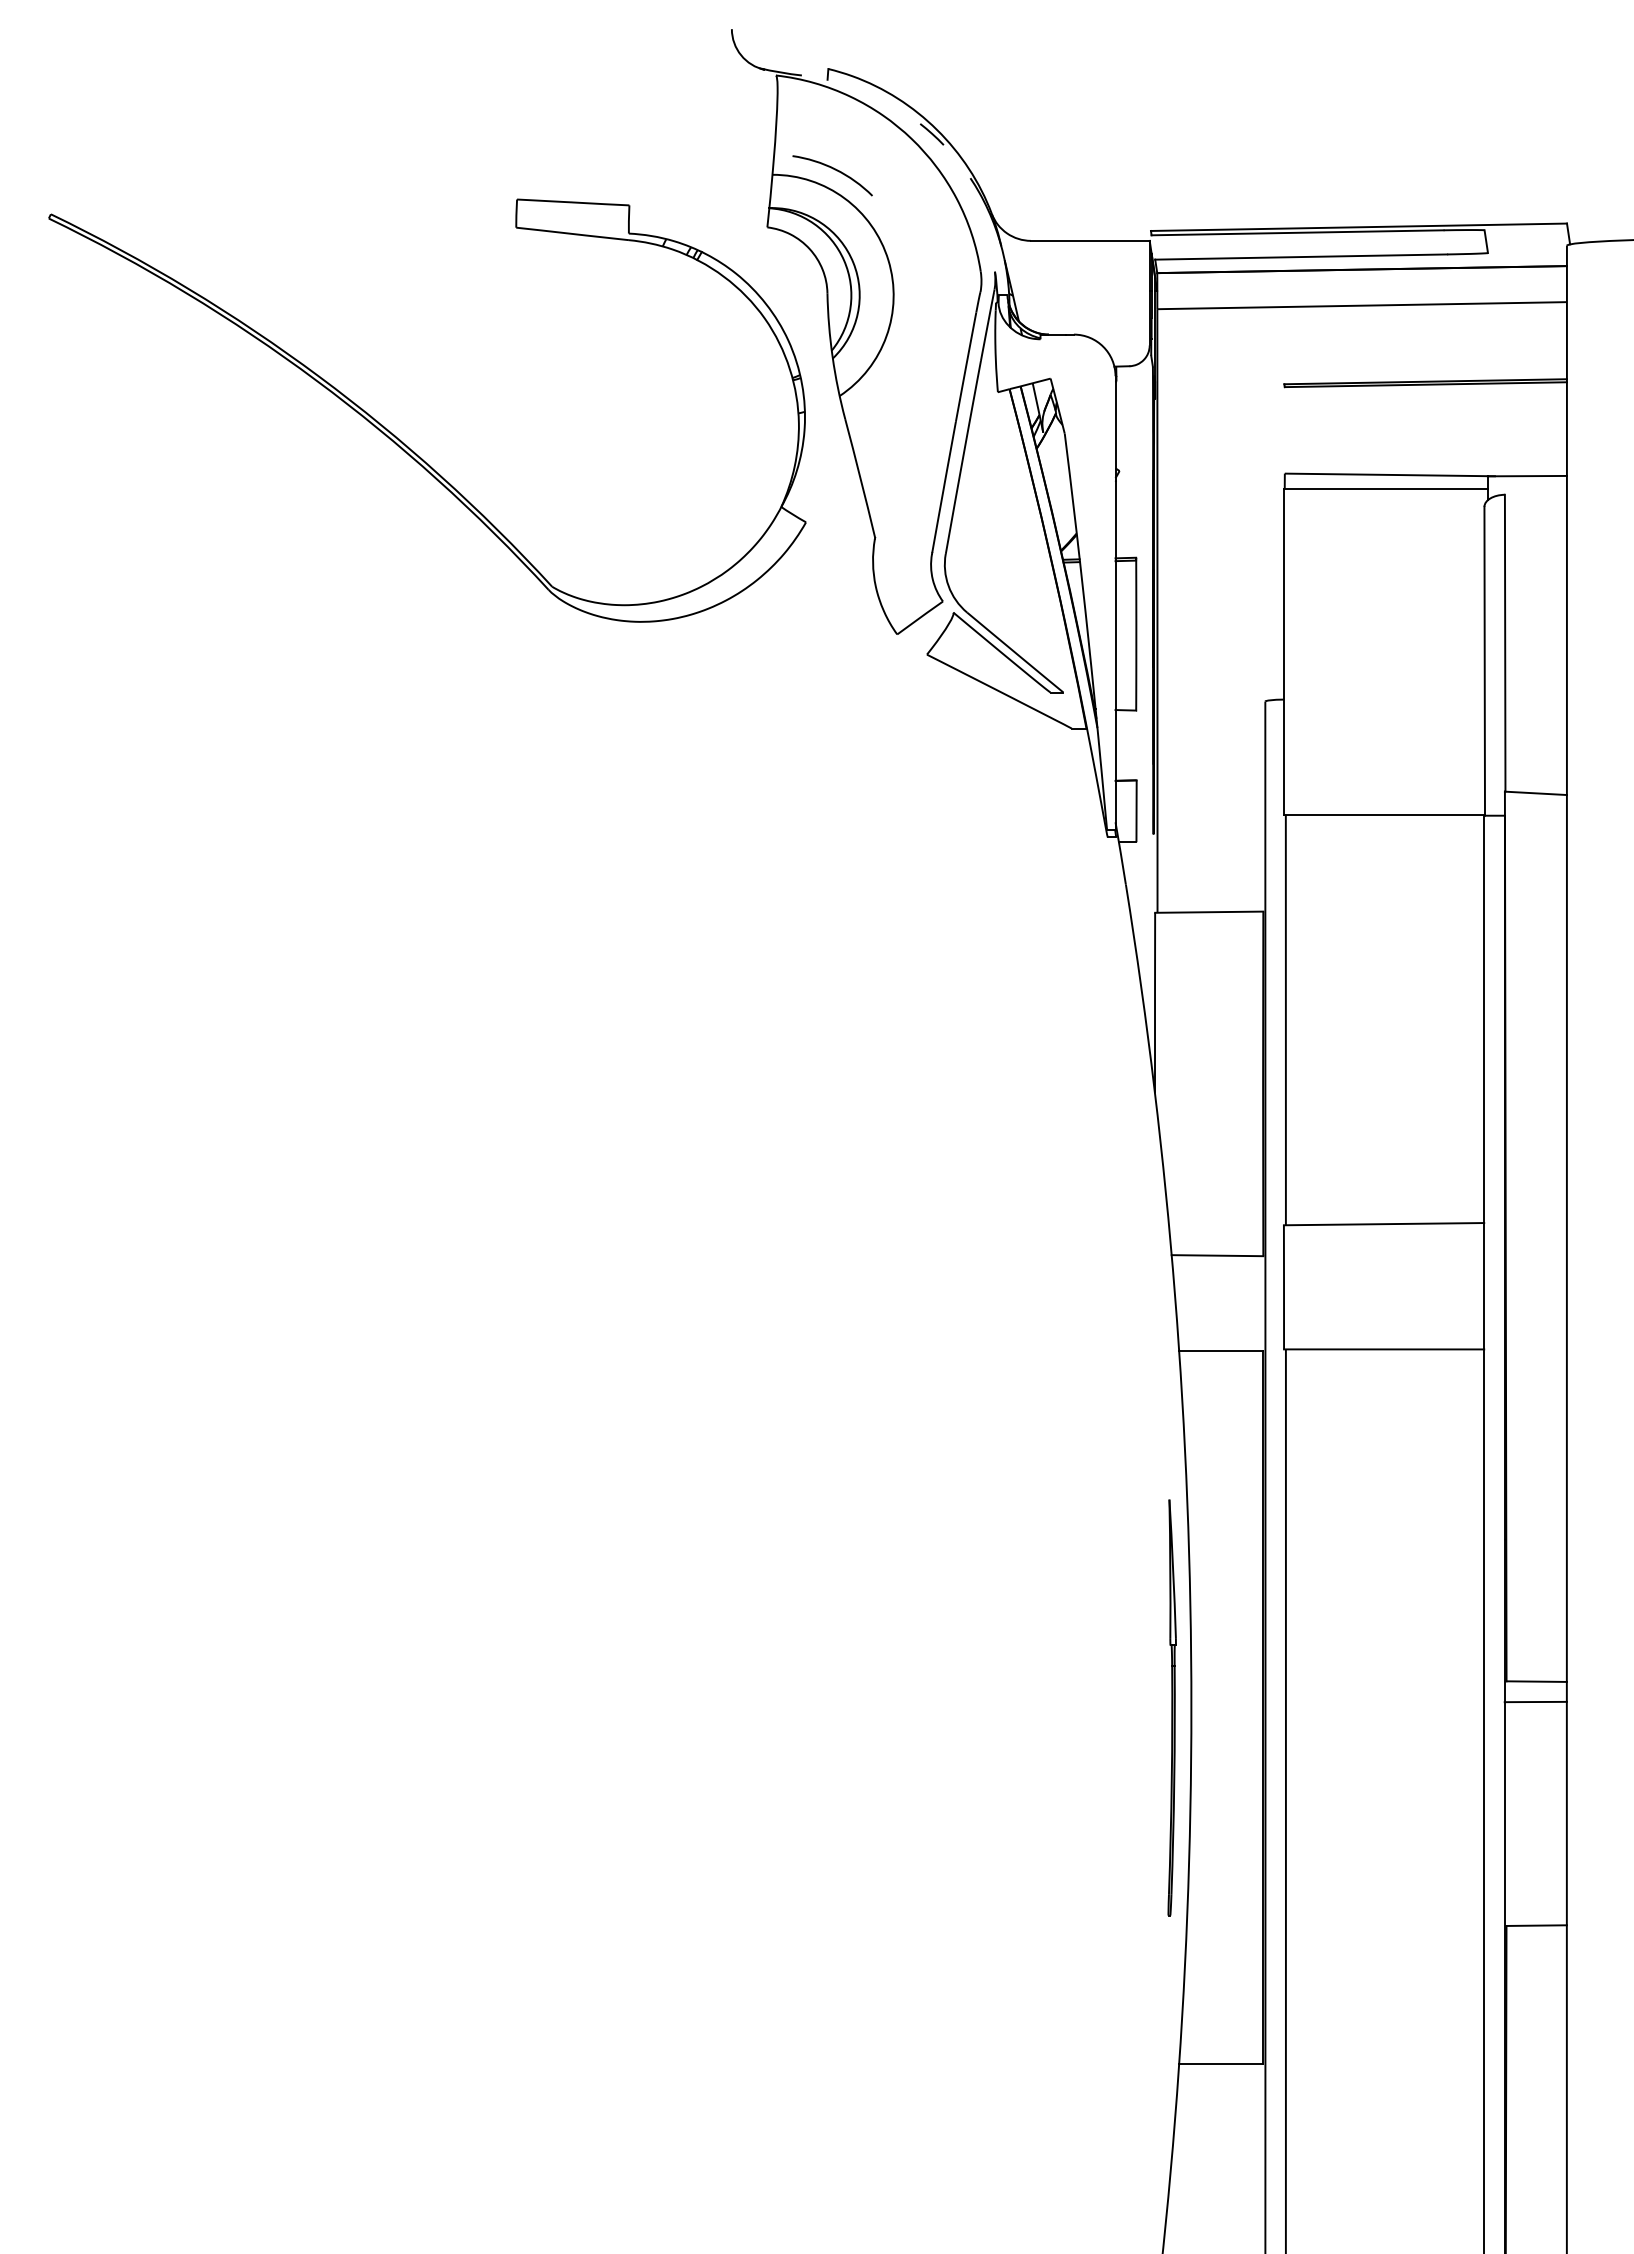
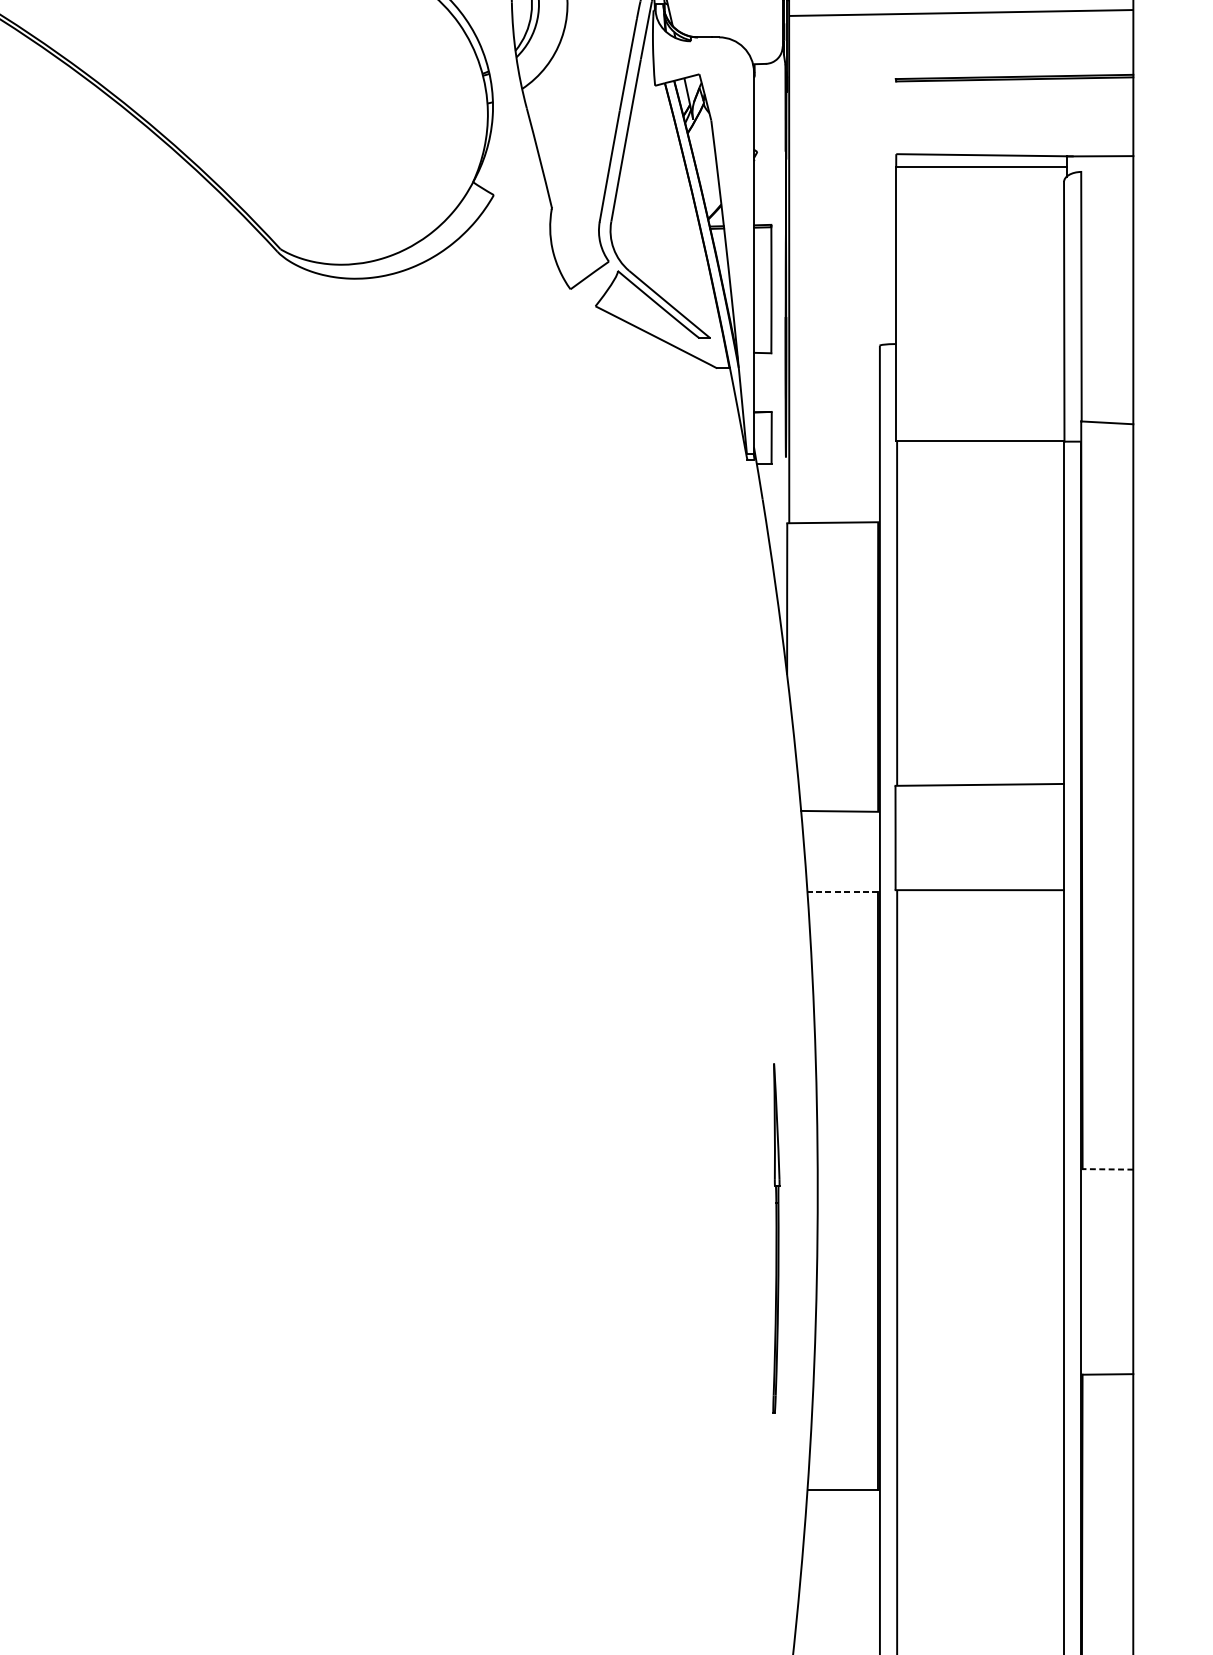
line: (1220, 1351) -> (842, 891), solid -> dashed
line: (1536, 1681) -> (1107, 1169), solid -> dashed
line: (1535, 1701) -> (1106, 1186), removed
part: (1171, 1707) -> (775, 1238), moved

